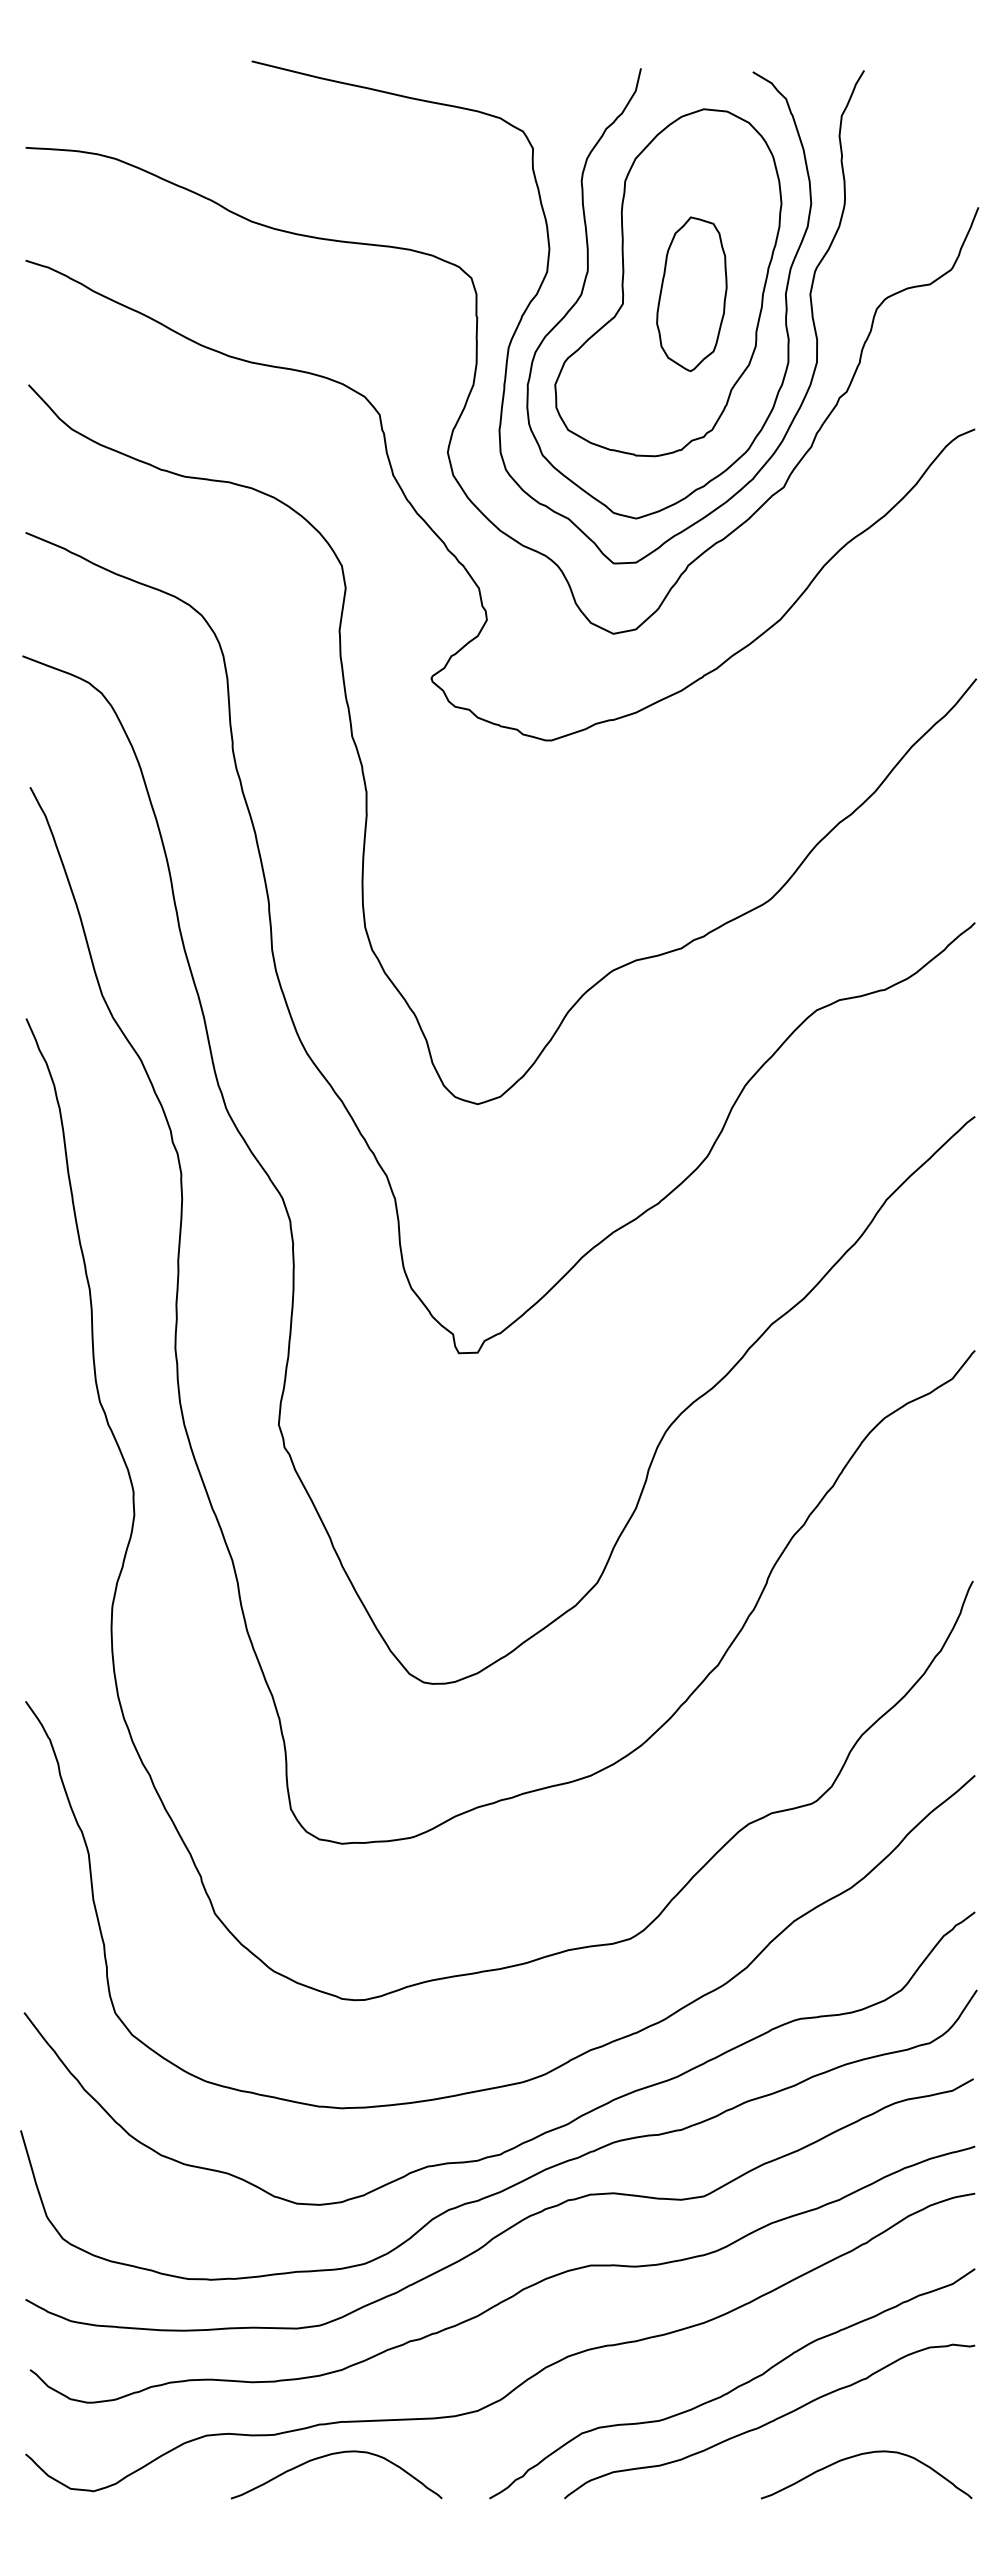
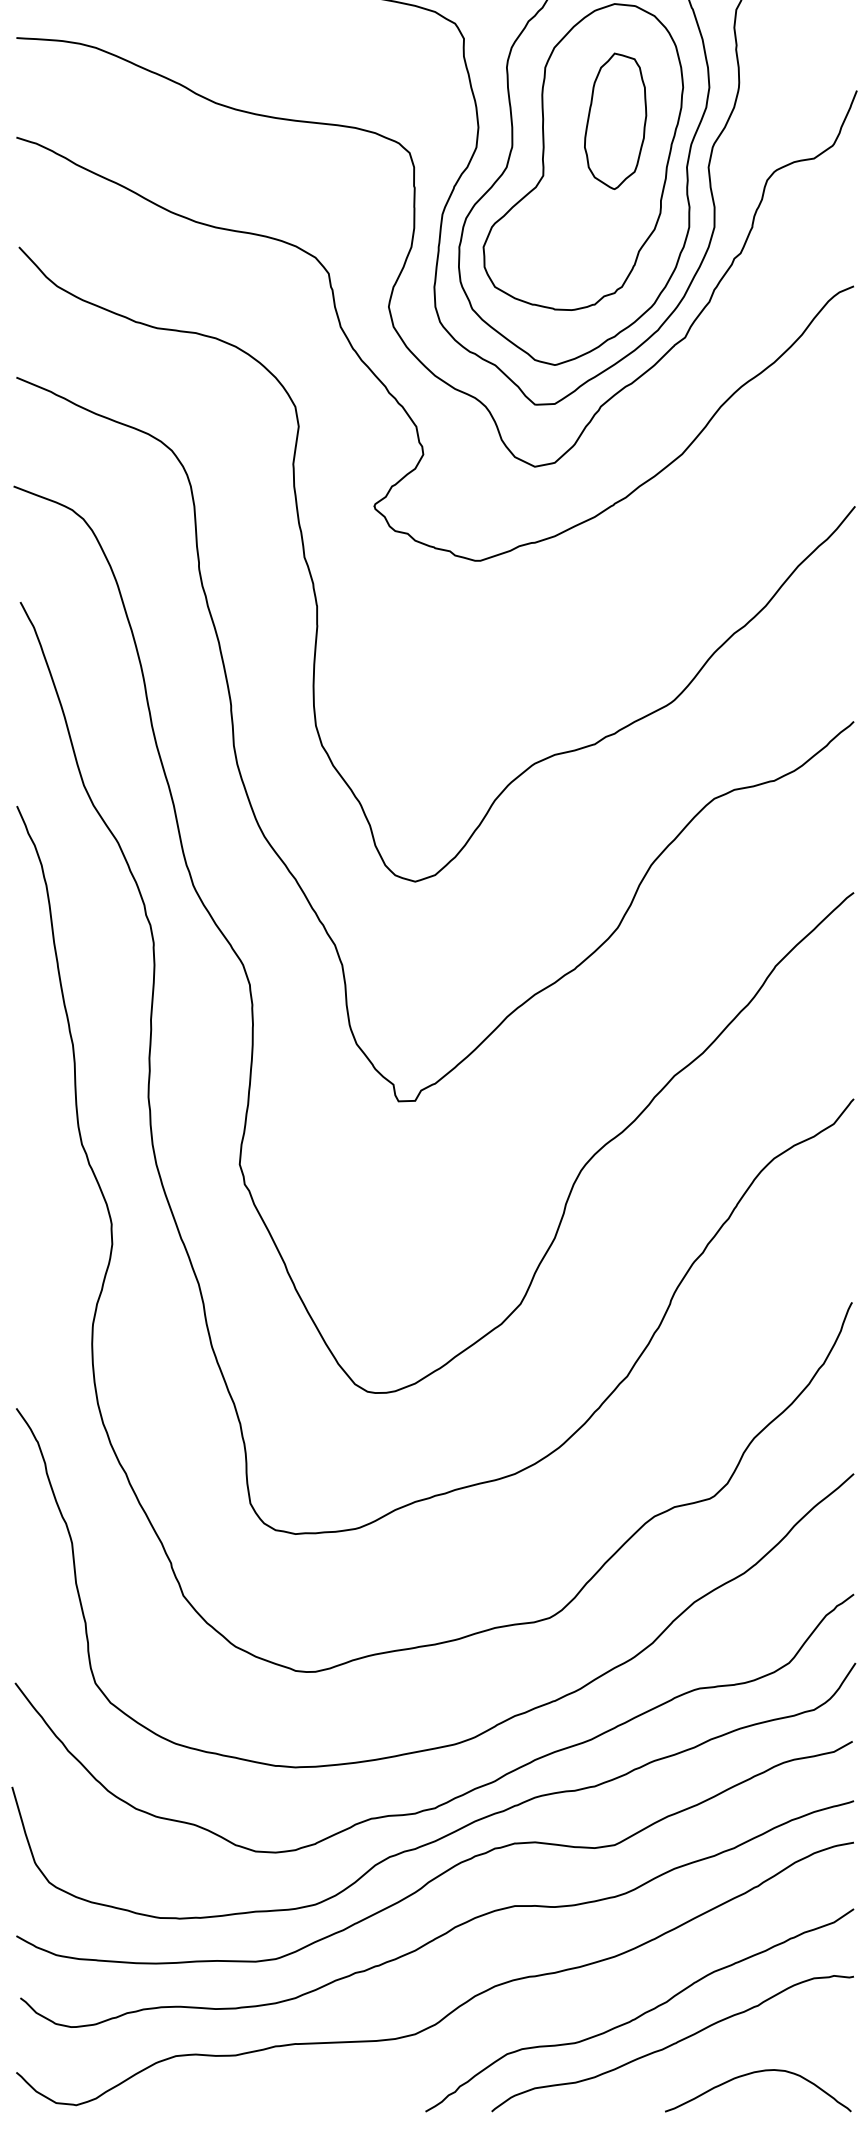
part: (691, 293) -> (615, 120), moved
curve: (331, 2455) -> (286, 2073), removed

